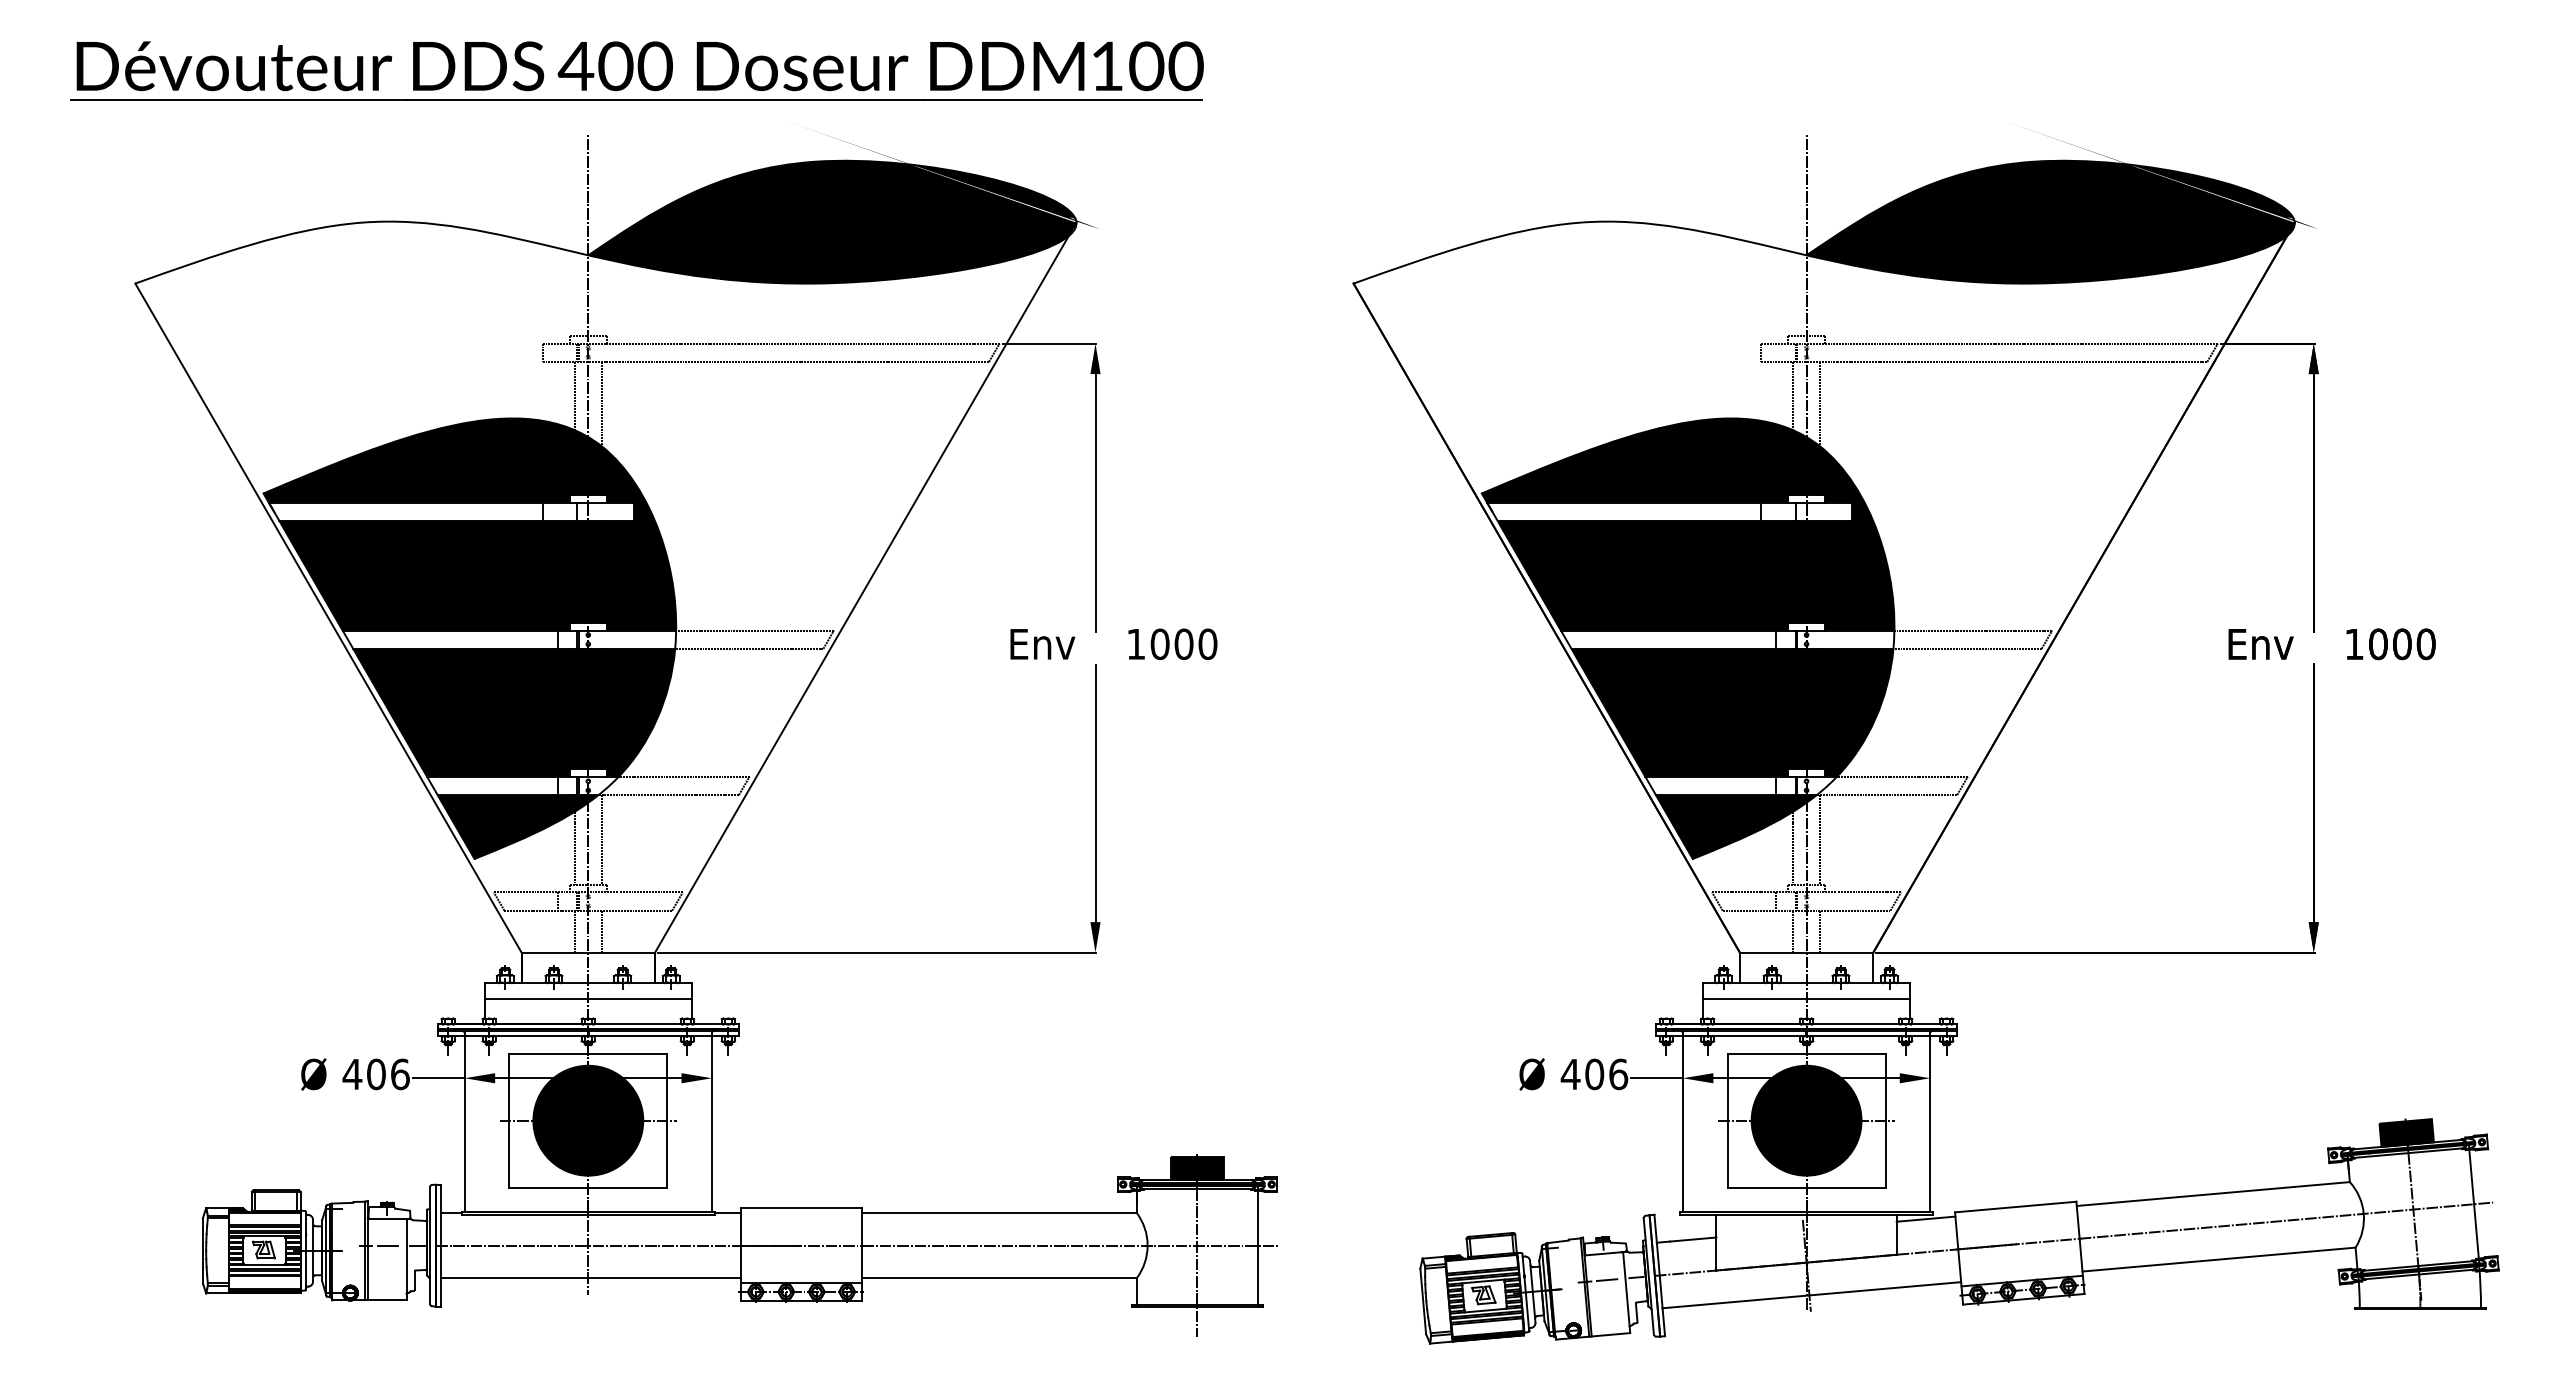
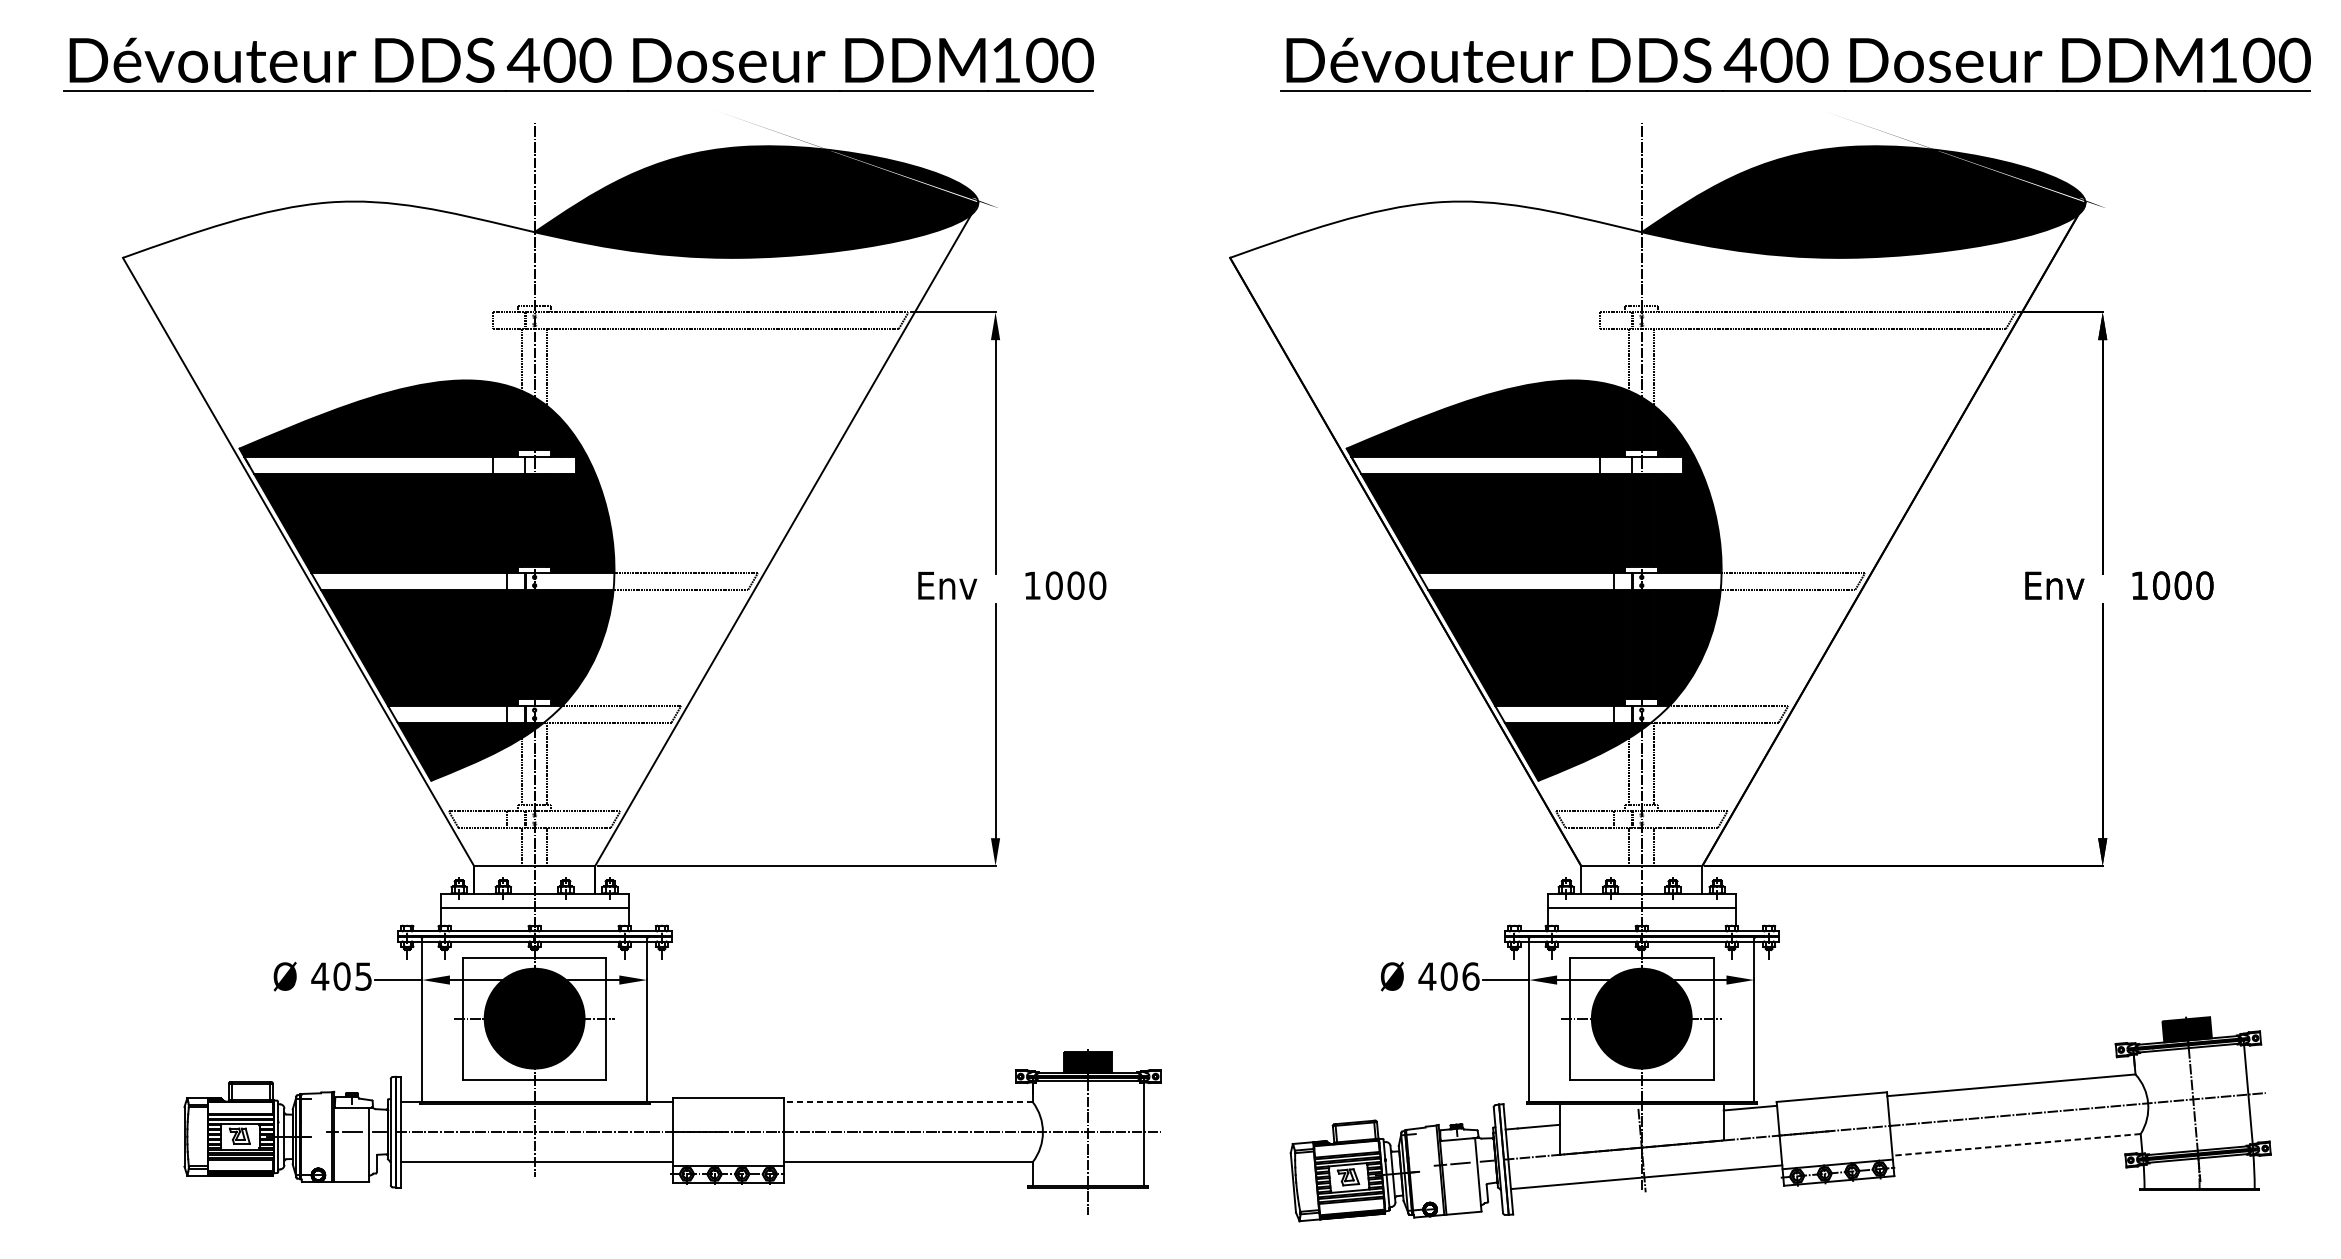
part: (1975, 70) -> (1795, 64), added
text: (400, 1074) -> (363, 976), 406 -> 405
line: (998, 1212) -> (907, 1102), solid -> dashed
line: (2218, 1259) -> (2016, 1144), solid -> dashed

